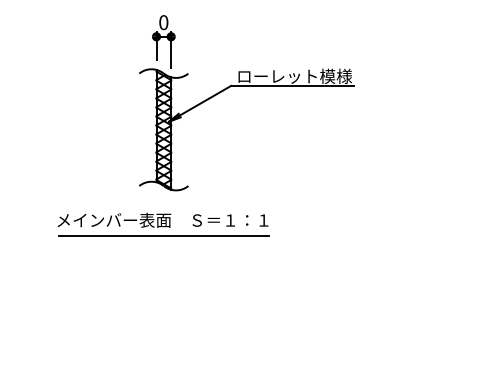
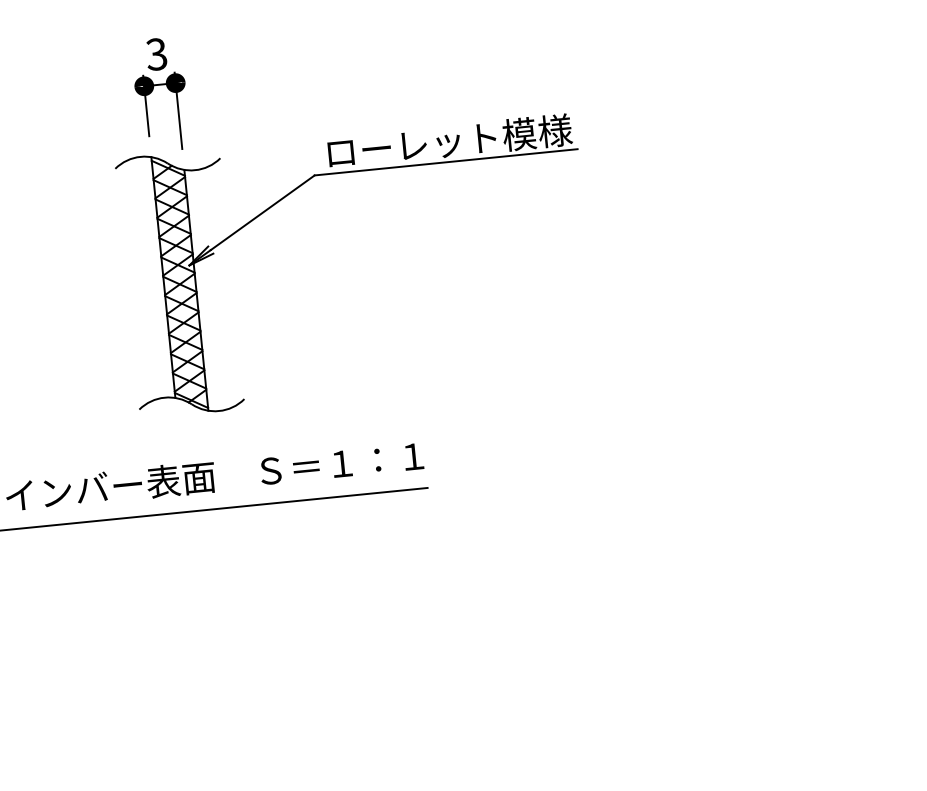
text: (163, 22) -> (156, 54), 0 -> 3

